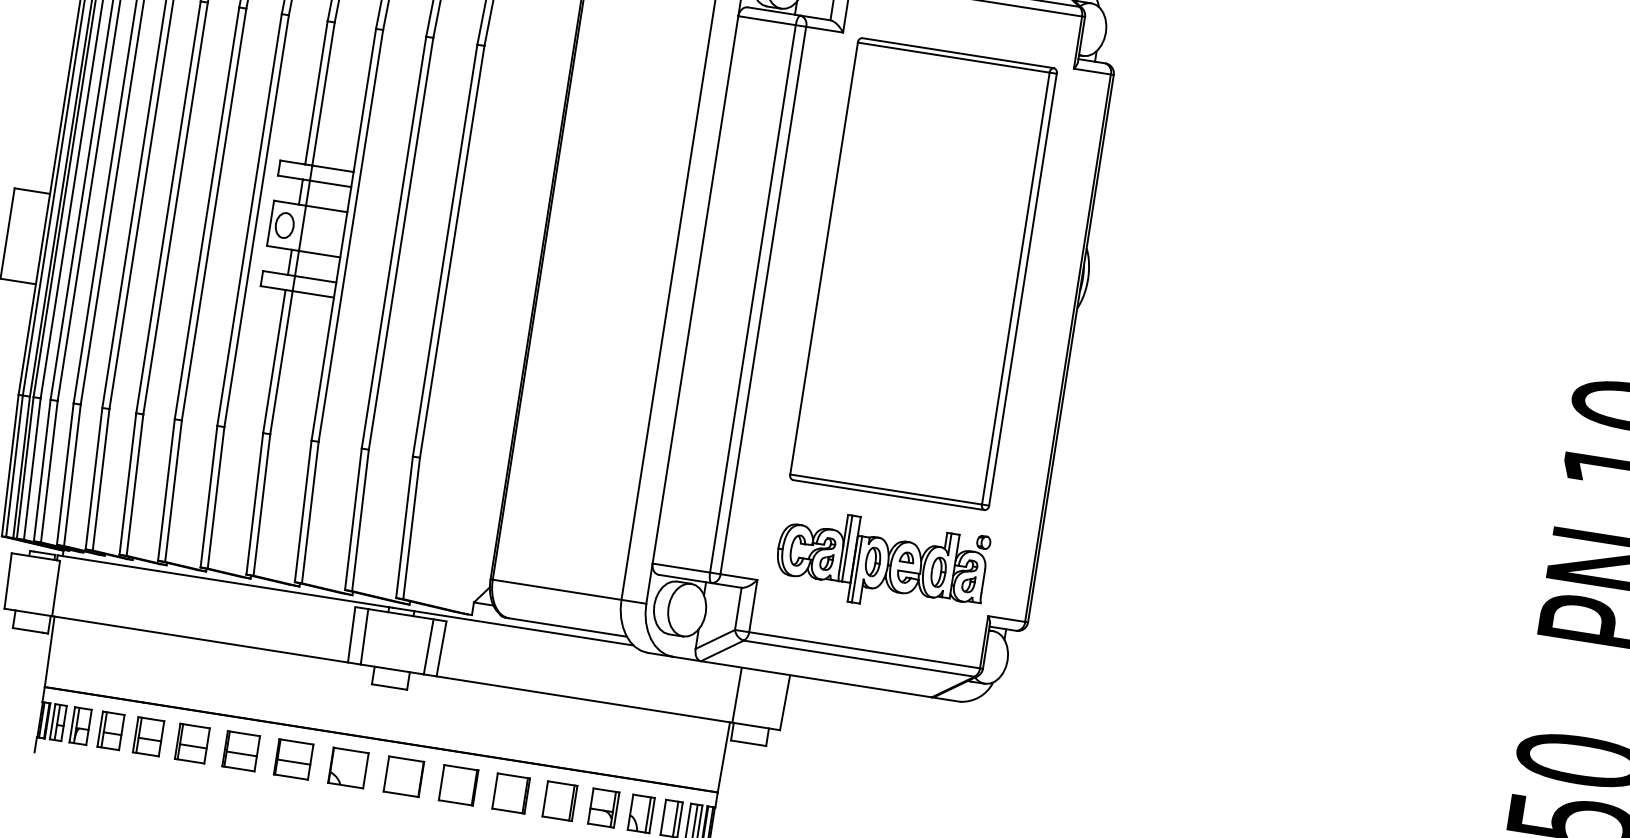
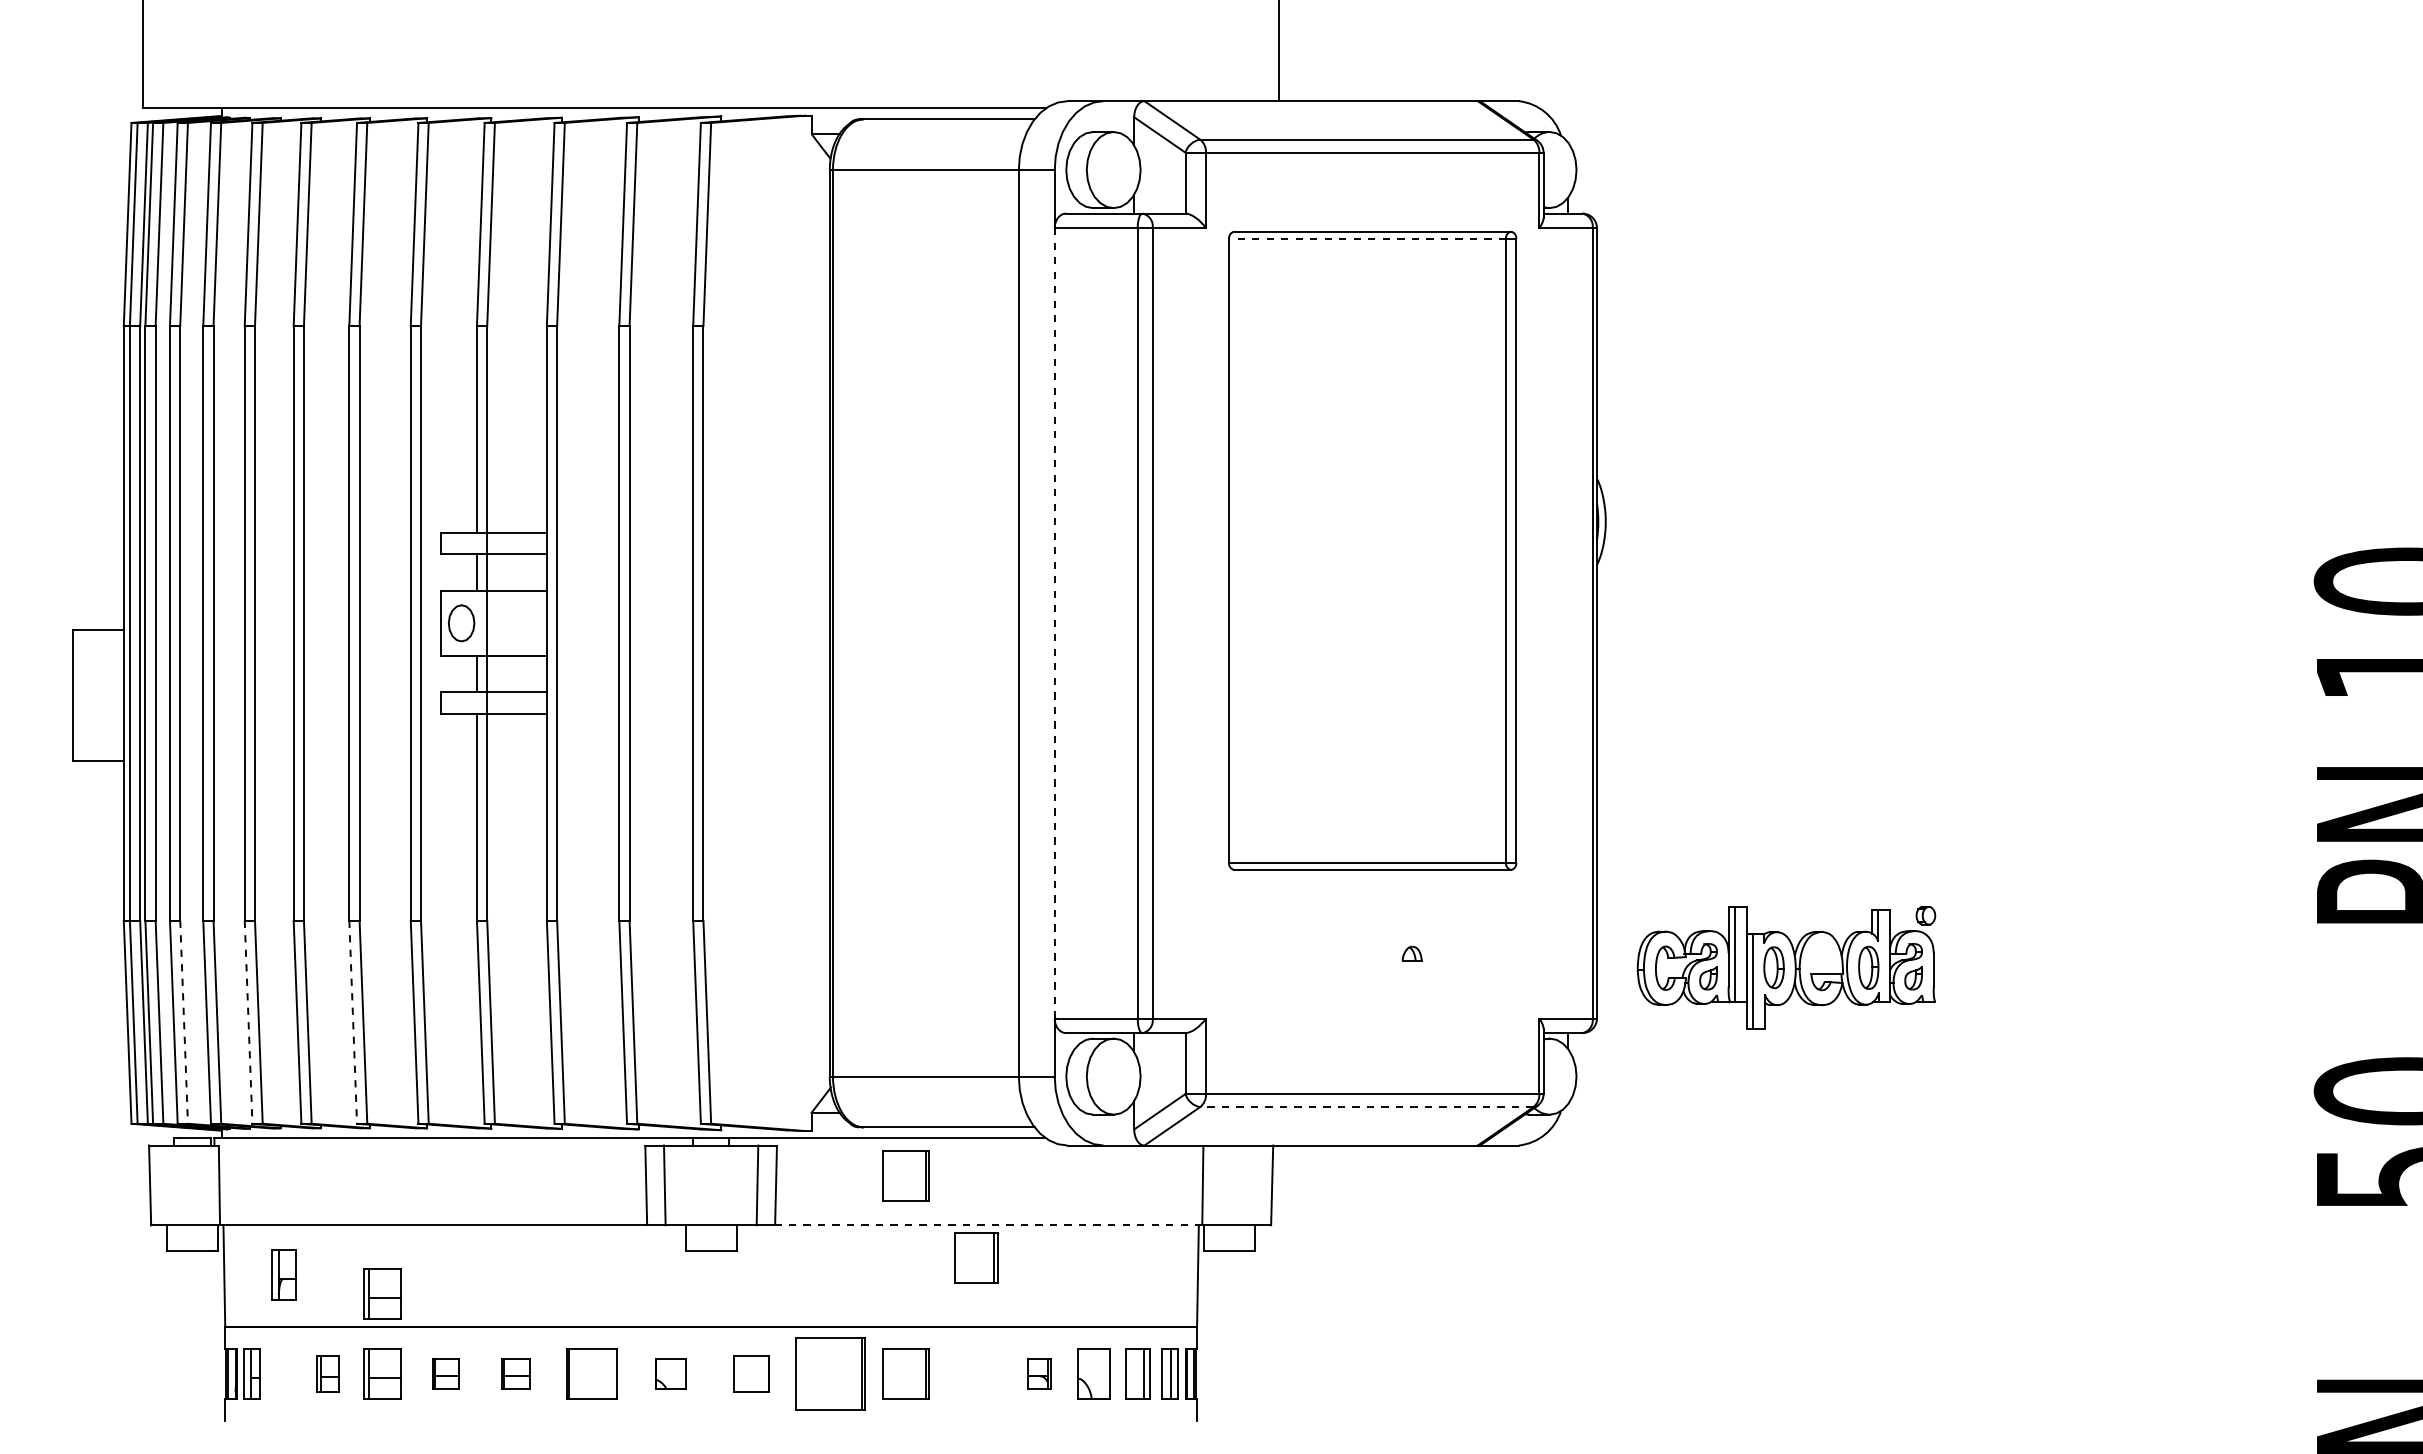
line: (953, 57) -> (1367, 238), solid -> dashed
line: (695, 289) -> (1054, 623), solid -> dashed
line: (49, 471) -> (184, 1022), solid -> dashed
line: (93, 478) -> (248, 1022), solid -> dashed
line: (166, 490) -> (353, 1022), solid -> dashed
part: (881, 563) -> (1786, 967), moved
part: (532, 656) -> (905, 1175), added
line: (858, 658) -> (1366, 1107), solid -> dashed
part: (157, 681) -> (382, 1293), added
line: (584, 699) -> (988, 1225), solid -> dashed
part: (80, 725) -> (283, 1274), moved
part: (111, 730) -> (328, 1373), size x0.7
part: (192, 743) -> (445, 1373), size x0.6
part: (240, 750) -> (515, 1373), size x0.6
line: (293, 761) -> (592, 1377), removed
part: (348, 767) -> (670, 1373), size x0.6
part: (404, 776) -> (751, 1373), size x0.7
part: (458, 785) -> (830, 1373), size x1.4
part: (559, 800) -> (976, 1257), moved
part: (603, 807) -> (1039, 1373), size x0.6
line: (647, 814) -> (1103, 1373), removed

